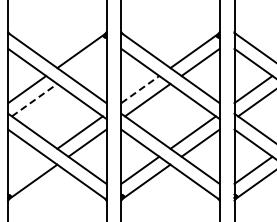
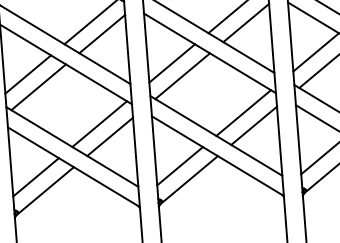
line: (87, 62) -> (102, 34), added
line: (140, 89) -> (172, 63), dashed -> solid
line: (34, 100) -> (38, 87), dashed -> solid
line: (27, 169) -> (36, 176), added

